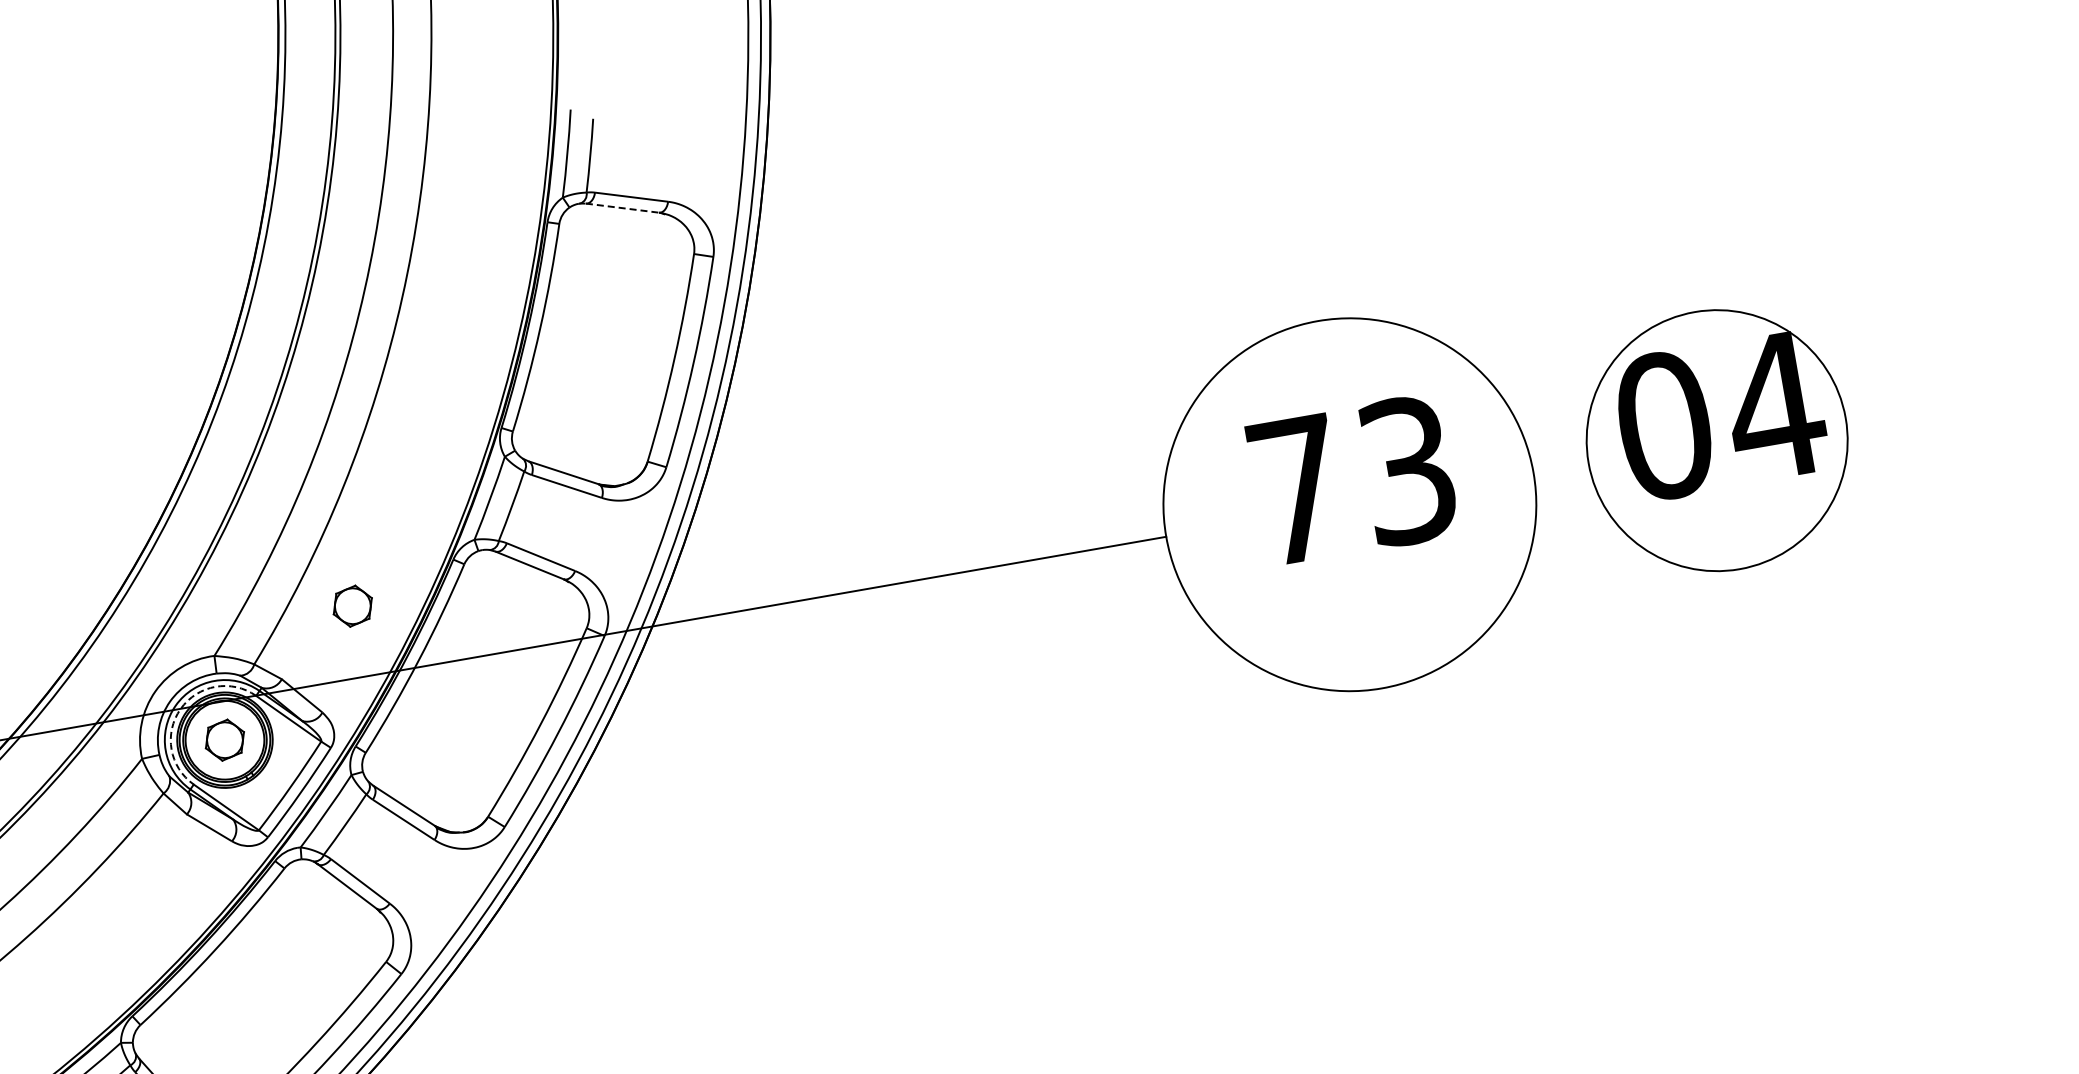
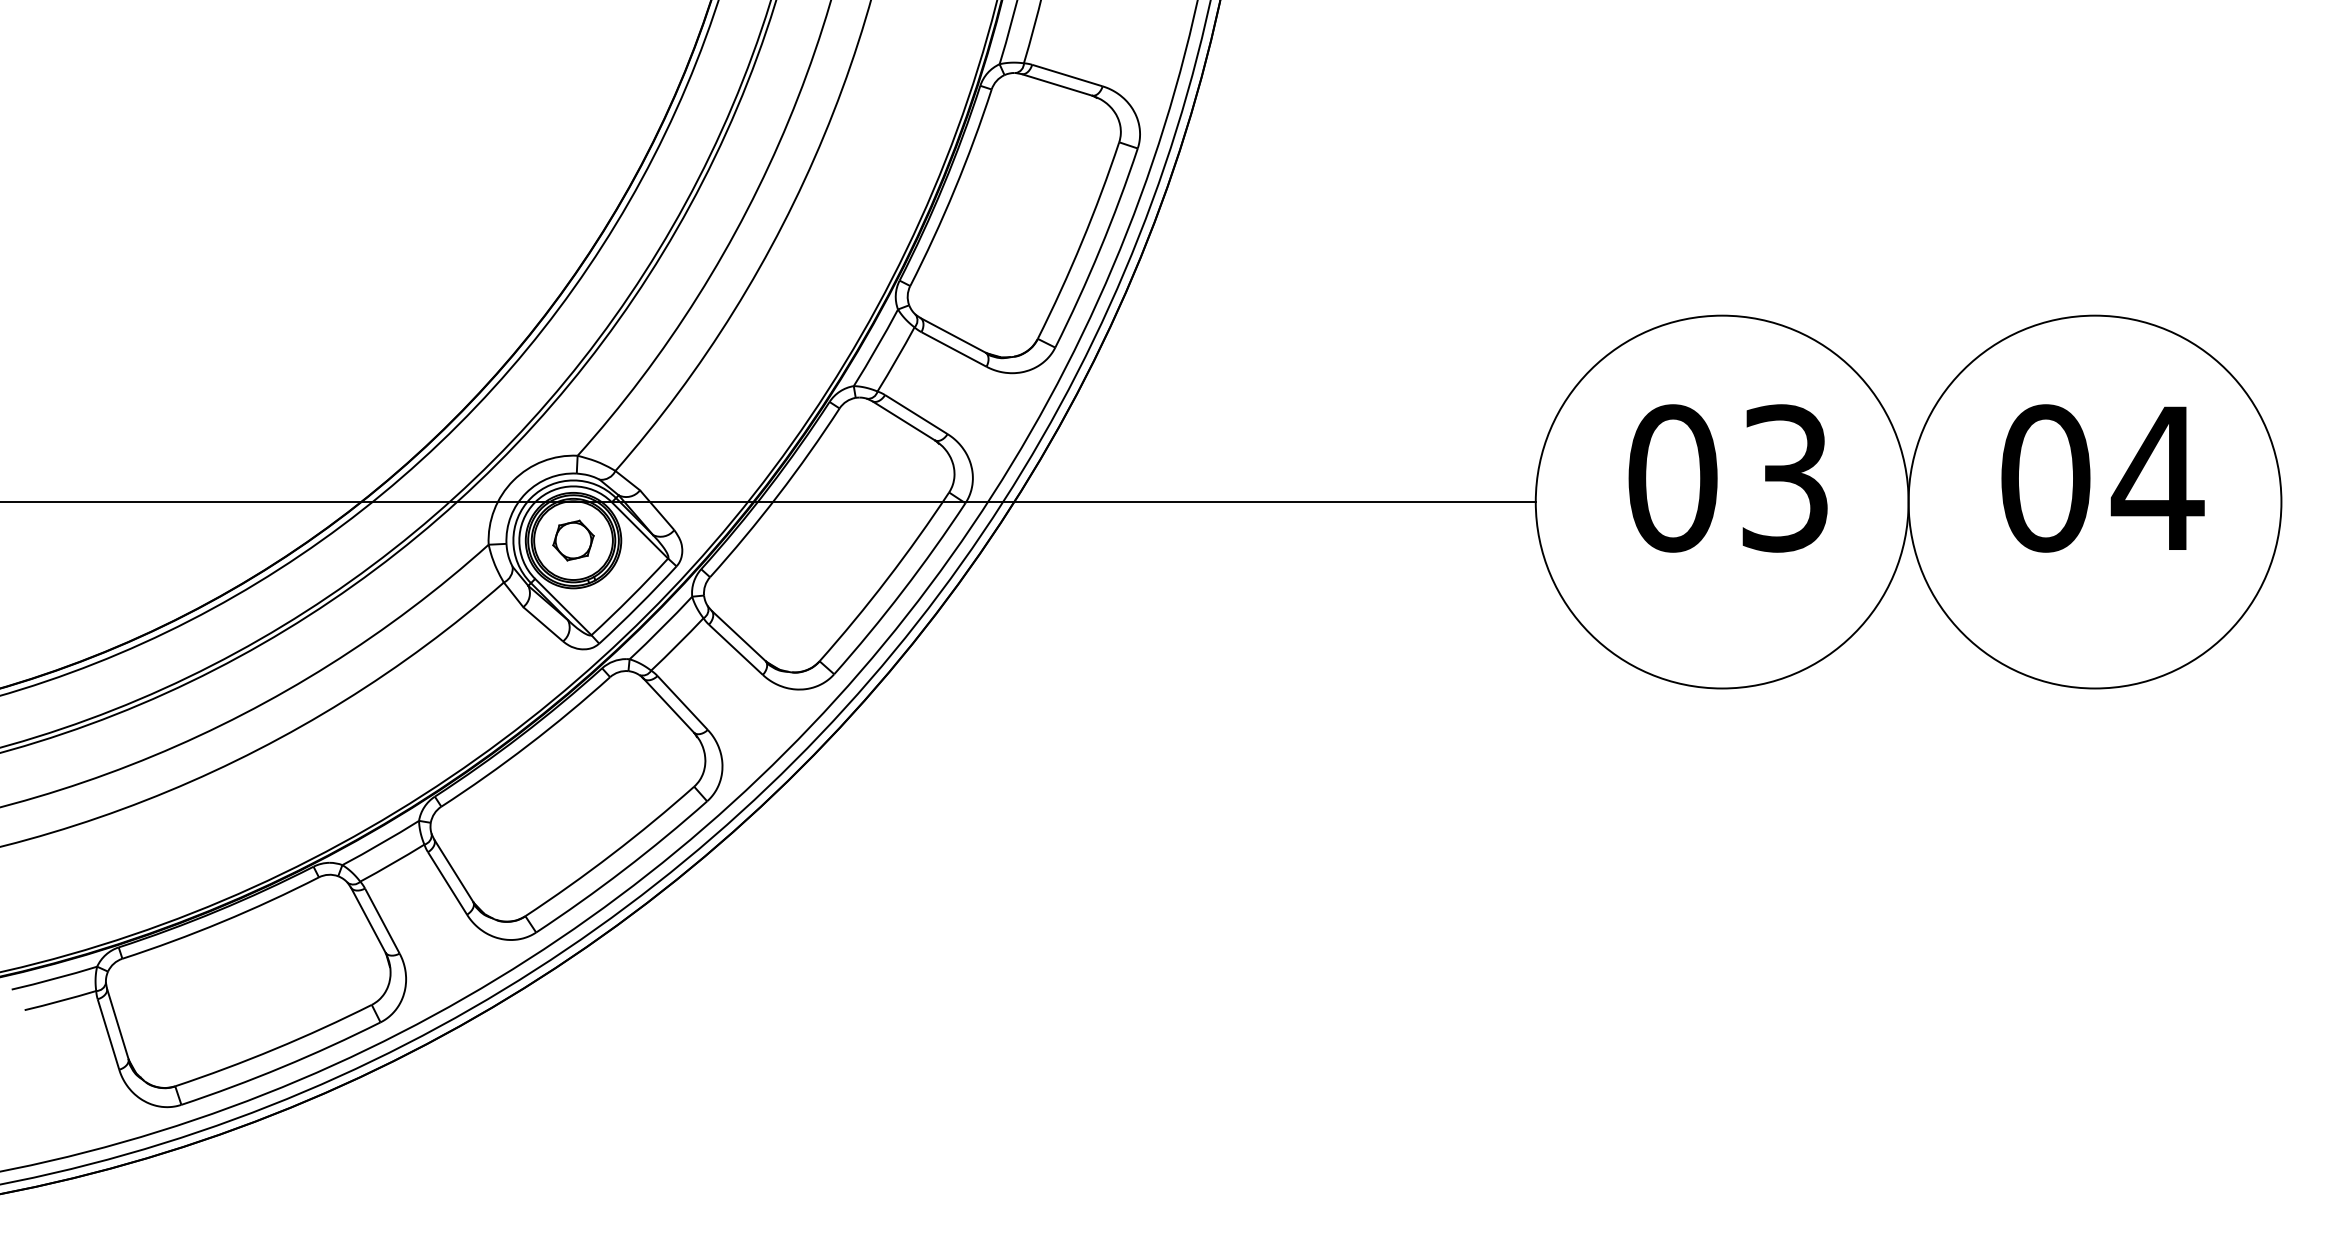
line: (622, 207) -> (1056, 84), dashed -> solid
circle: (1716, 440) -> (2094, 501), size x1.43
text: (1296, 490) -> (1672, 478), 73 -> 03
part: (352, 606) -> (722, 430), removed
arc: (180, 709) -> (535, 502), dashed -> solid

